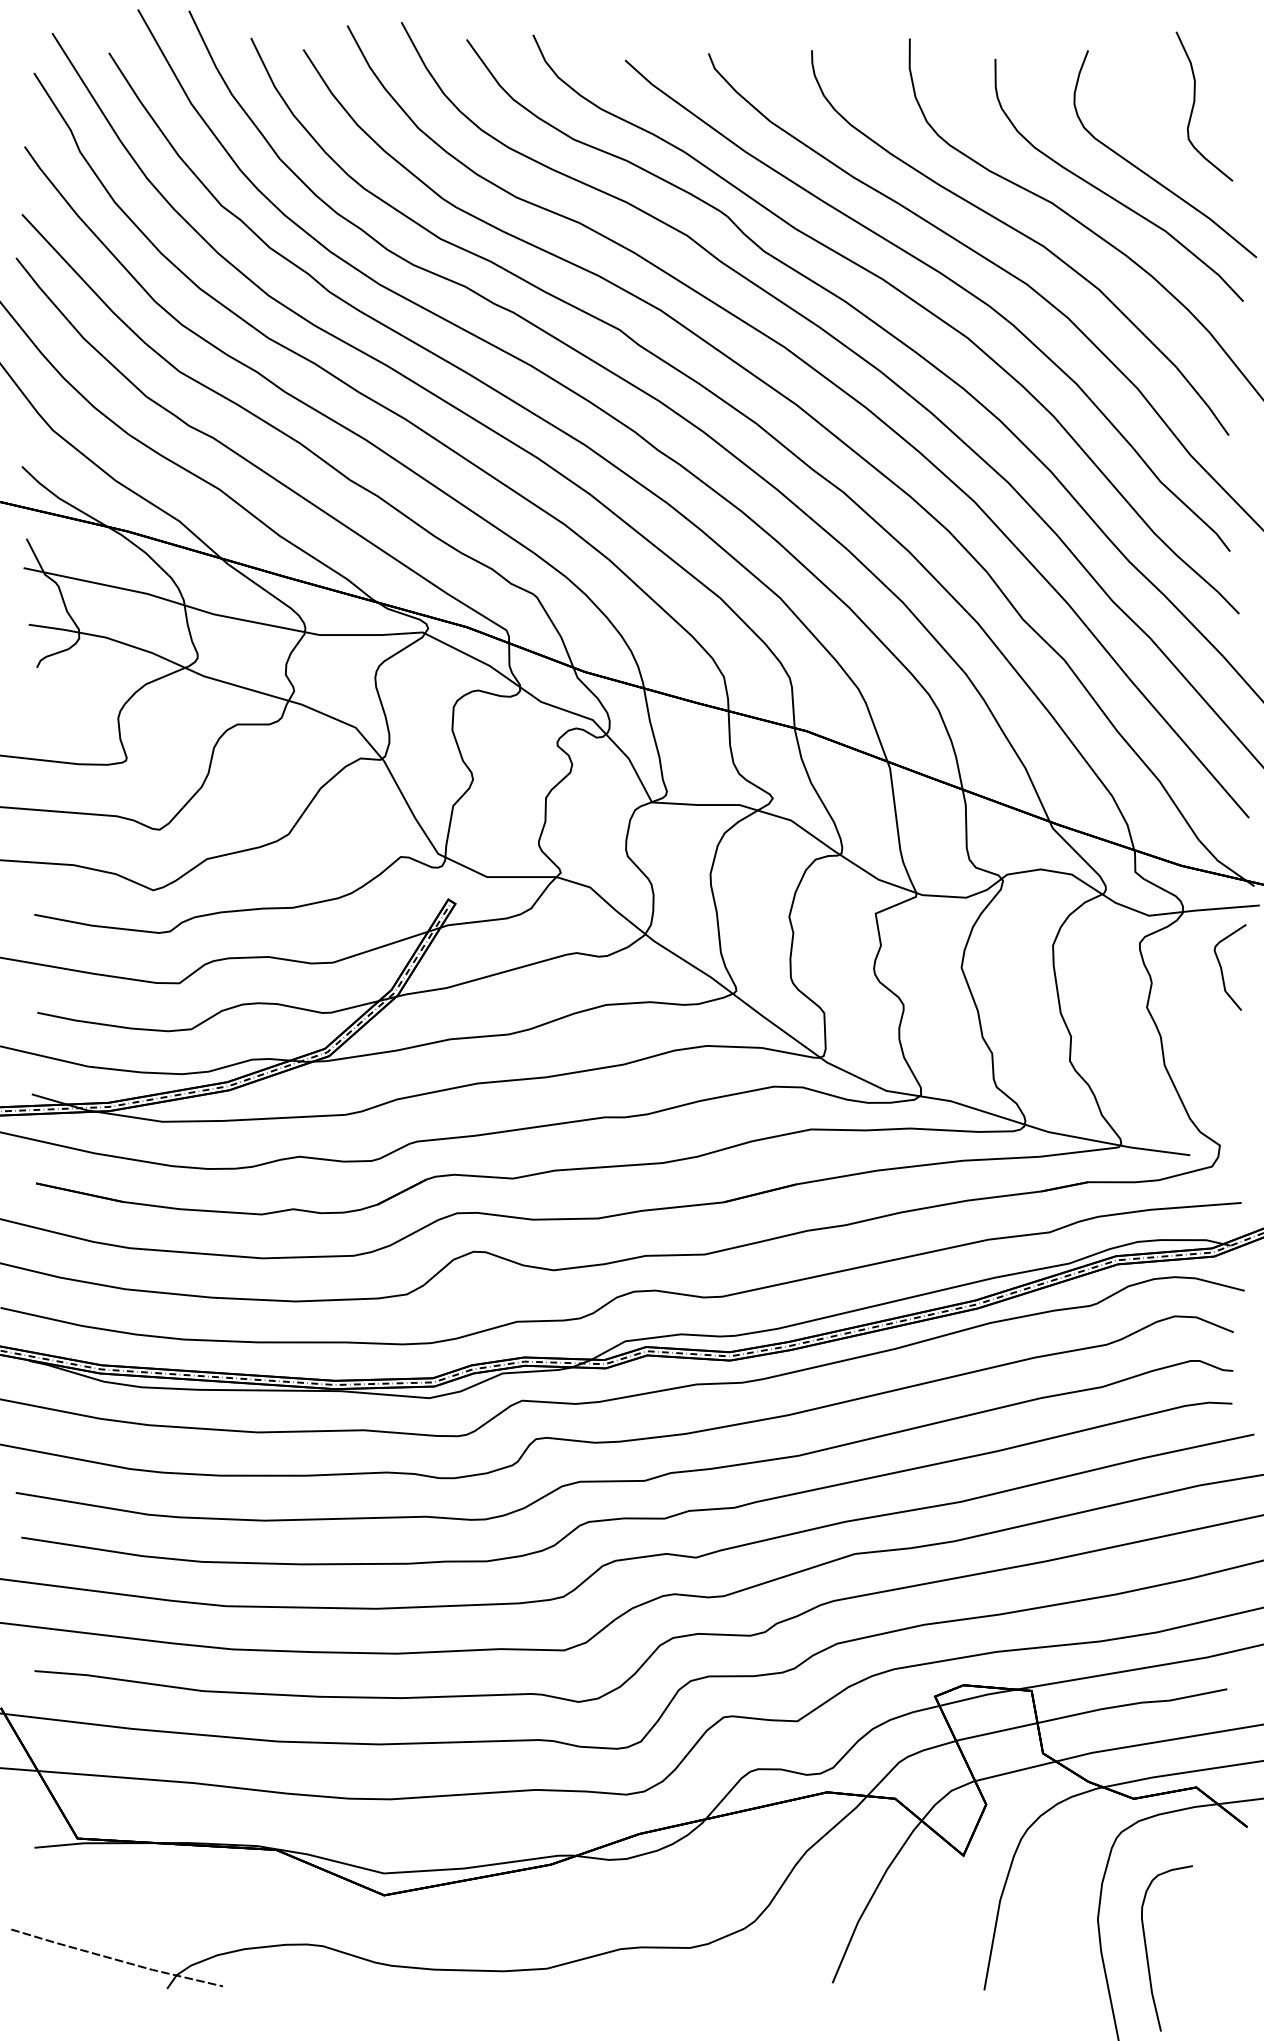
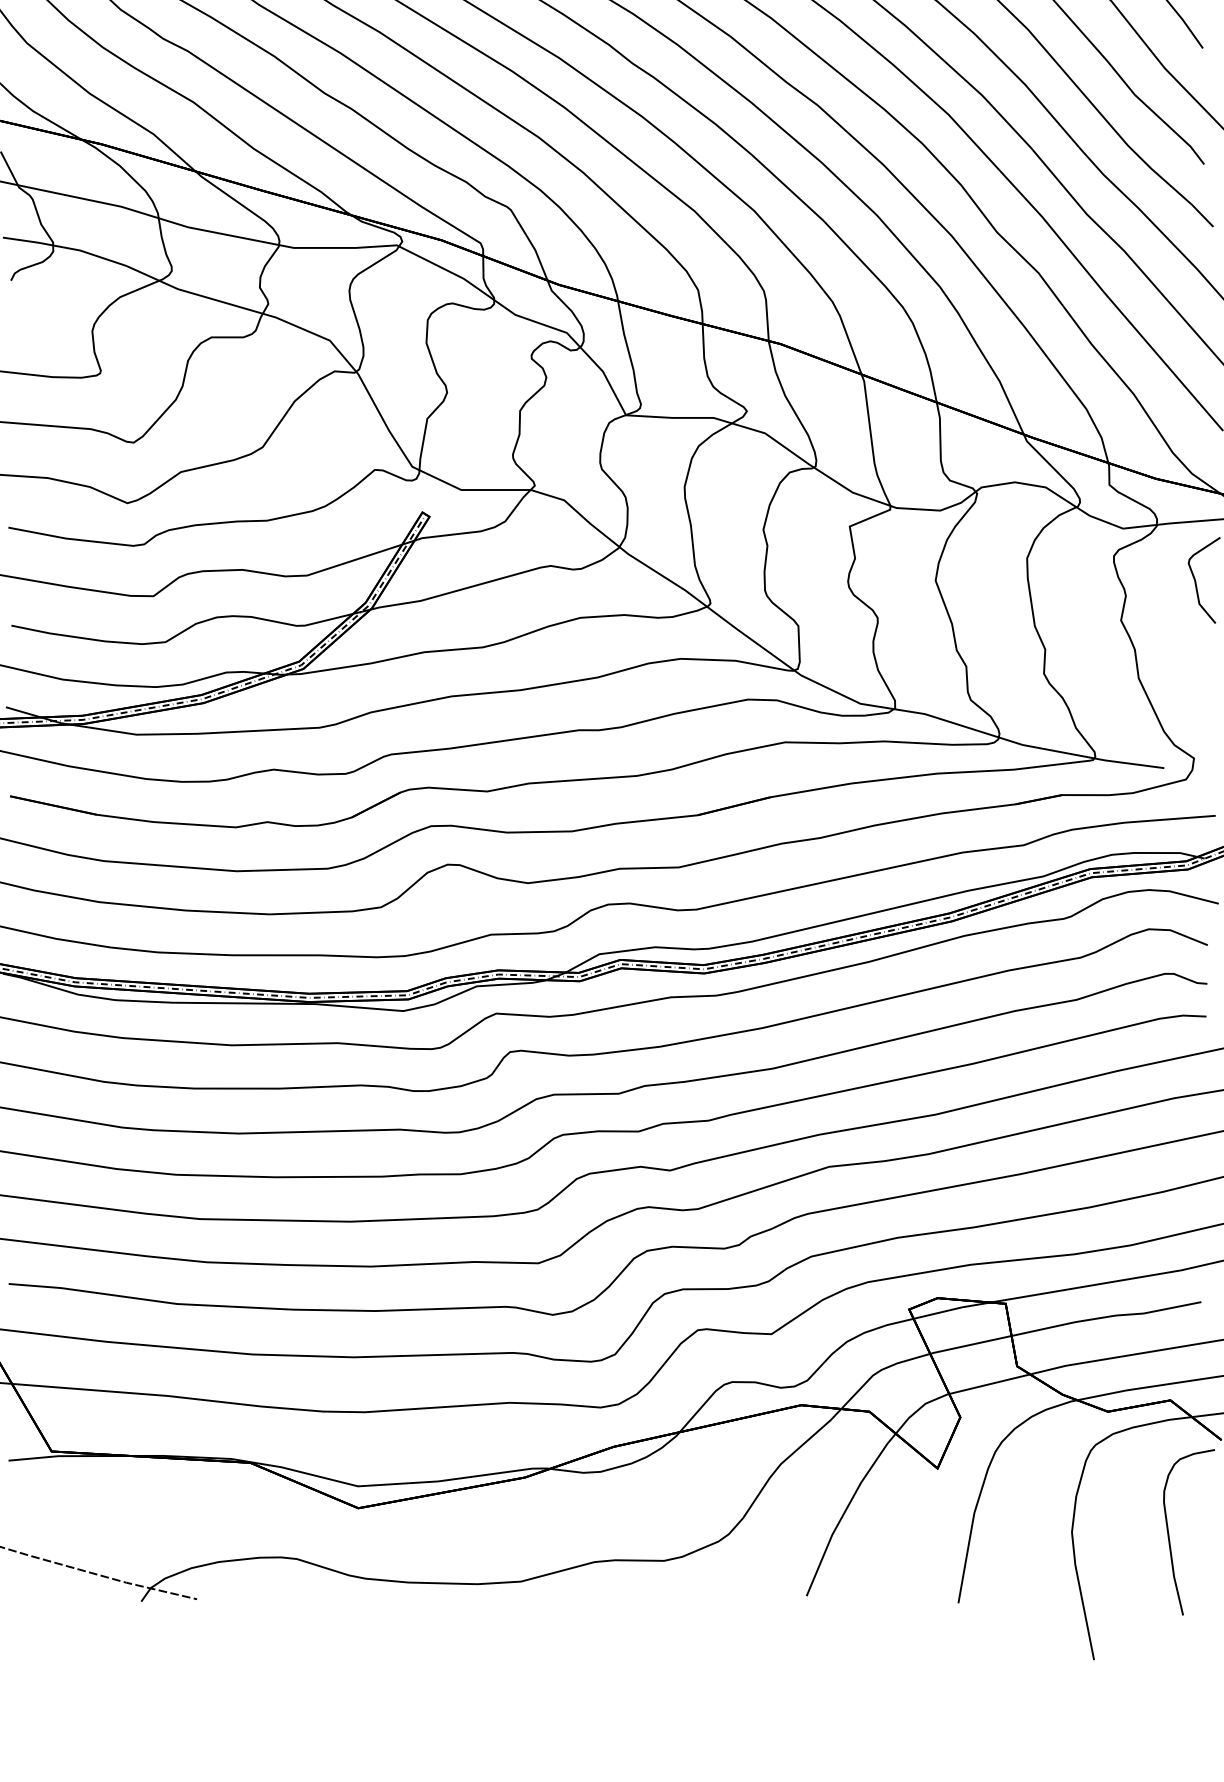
curve: (1147, 1950) -> (1169, 1534), moved

